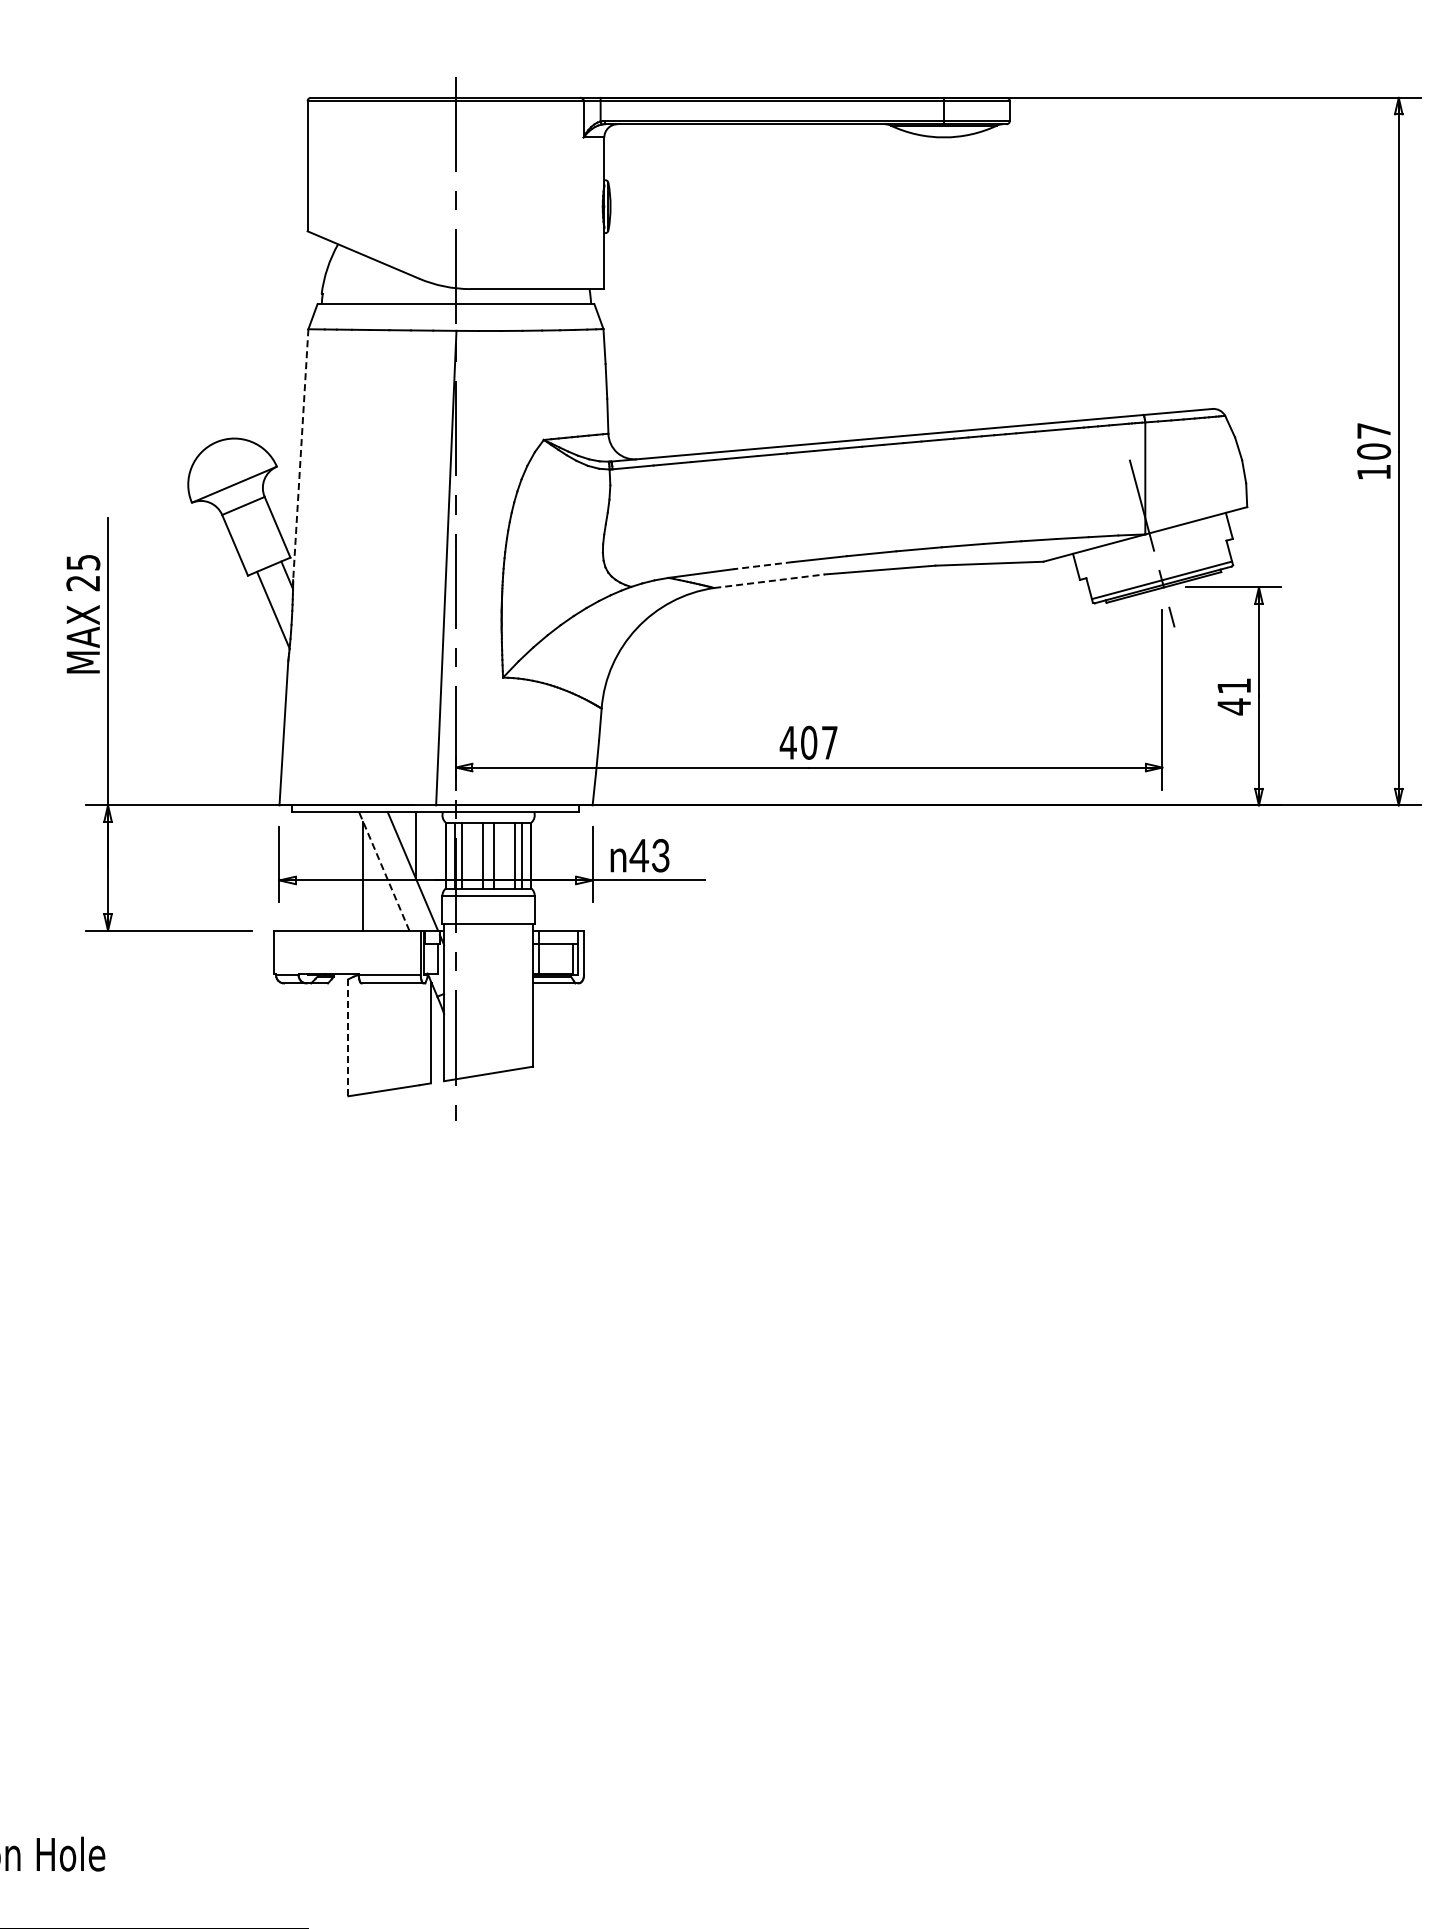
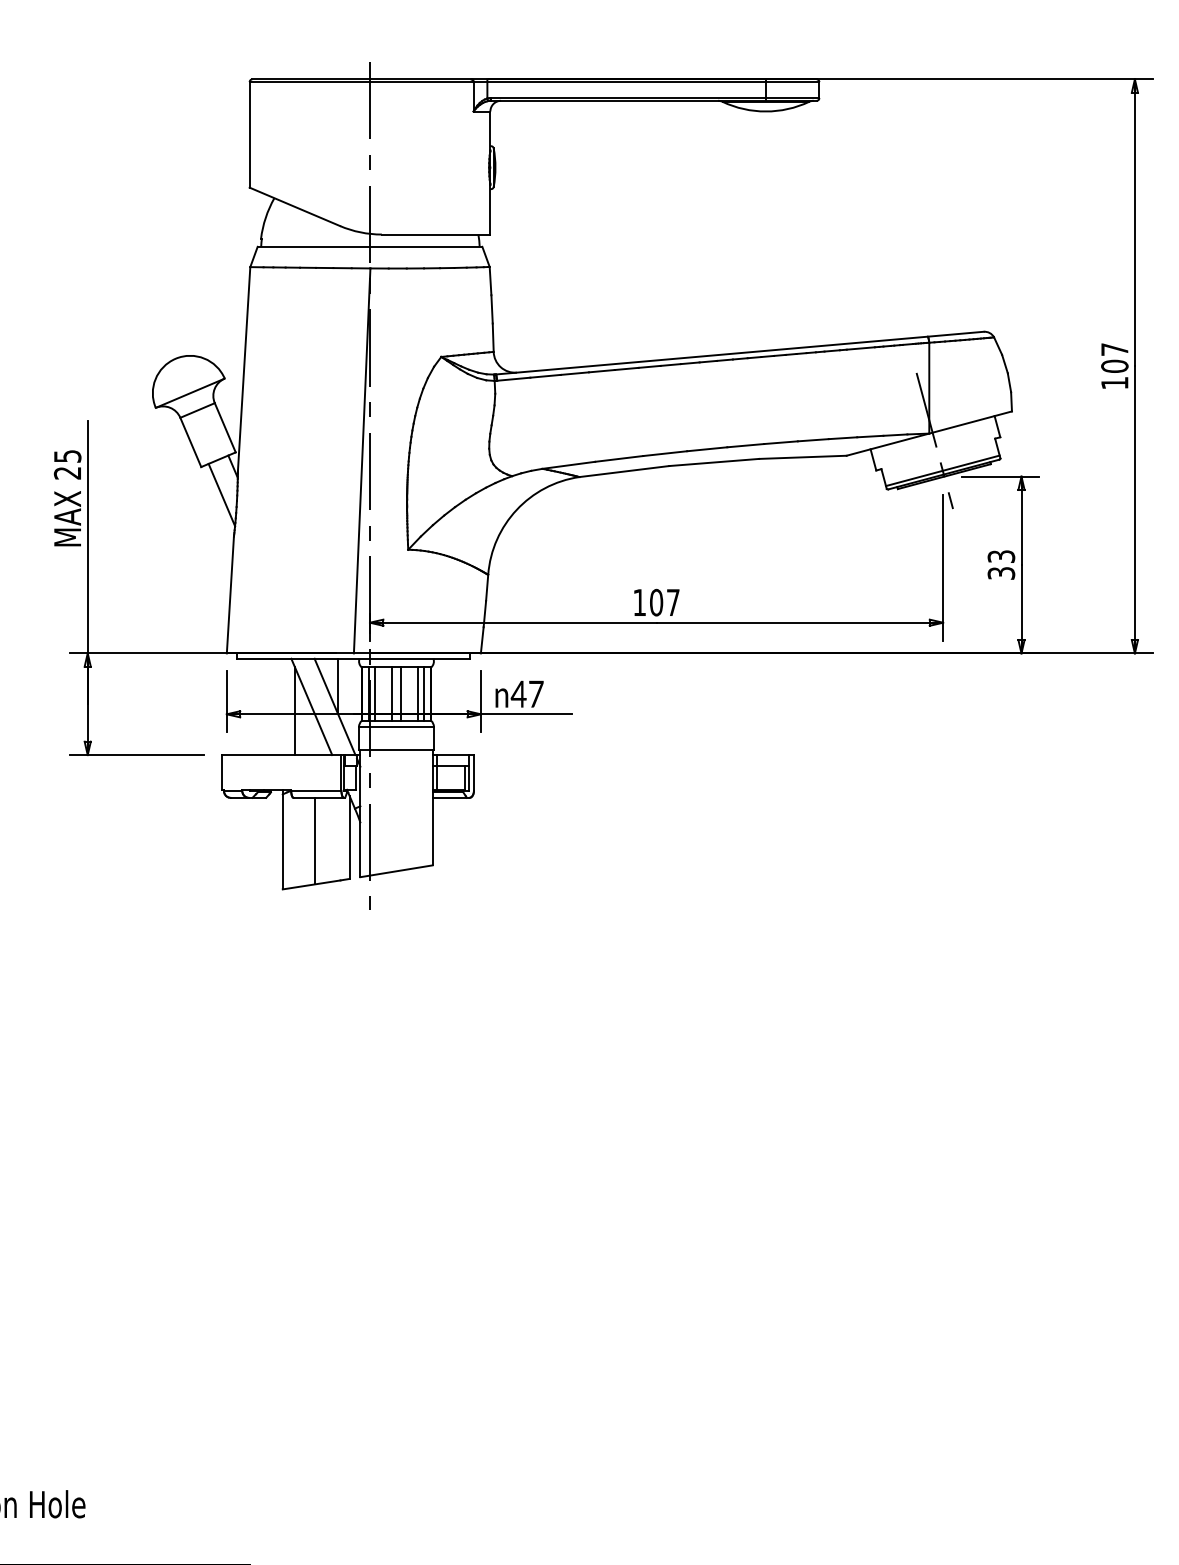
line: (300, 454) -> (243, 368), dashed -> solid
line: (763, 565) -> (619, 458), dashed -> solid
line: (769, 581) -> (624, 471), dashed -> solid
text: (1234, 696) -> (1001, 565), 41 -> 33
text: (787, 742) -> (638, 602), 407 -> 107
text: (660, 855) -> (535, 694), 43 -> 47
line: (384, 870) -> (312, 706), dashed -> solid
line: (348, 1034) -> (282, 839), dashed -> solid
line: (388, 1036) -> (315, 840), added

